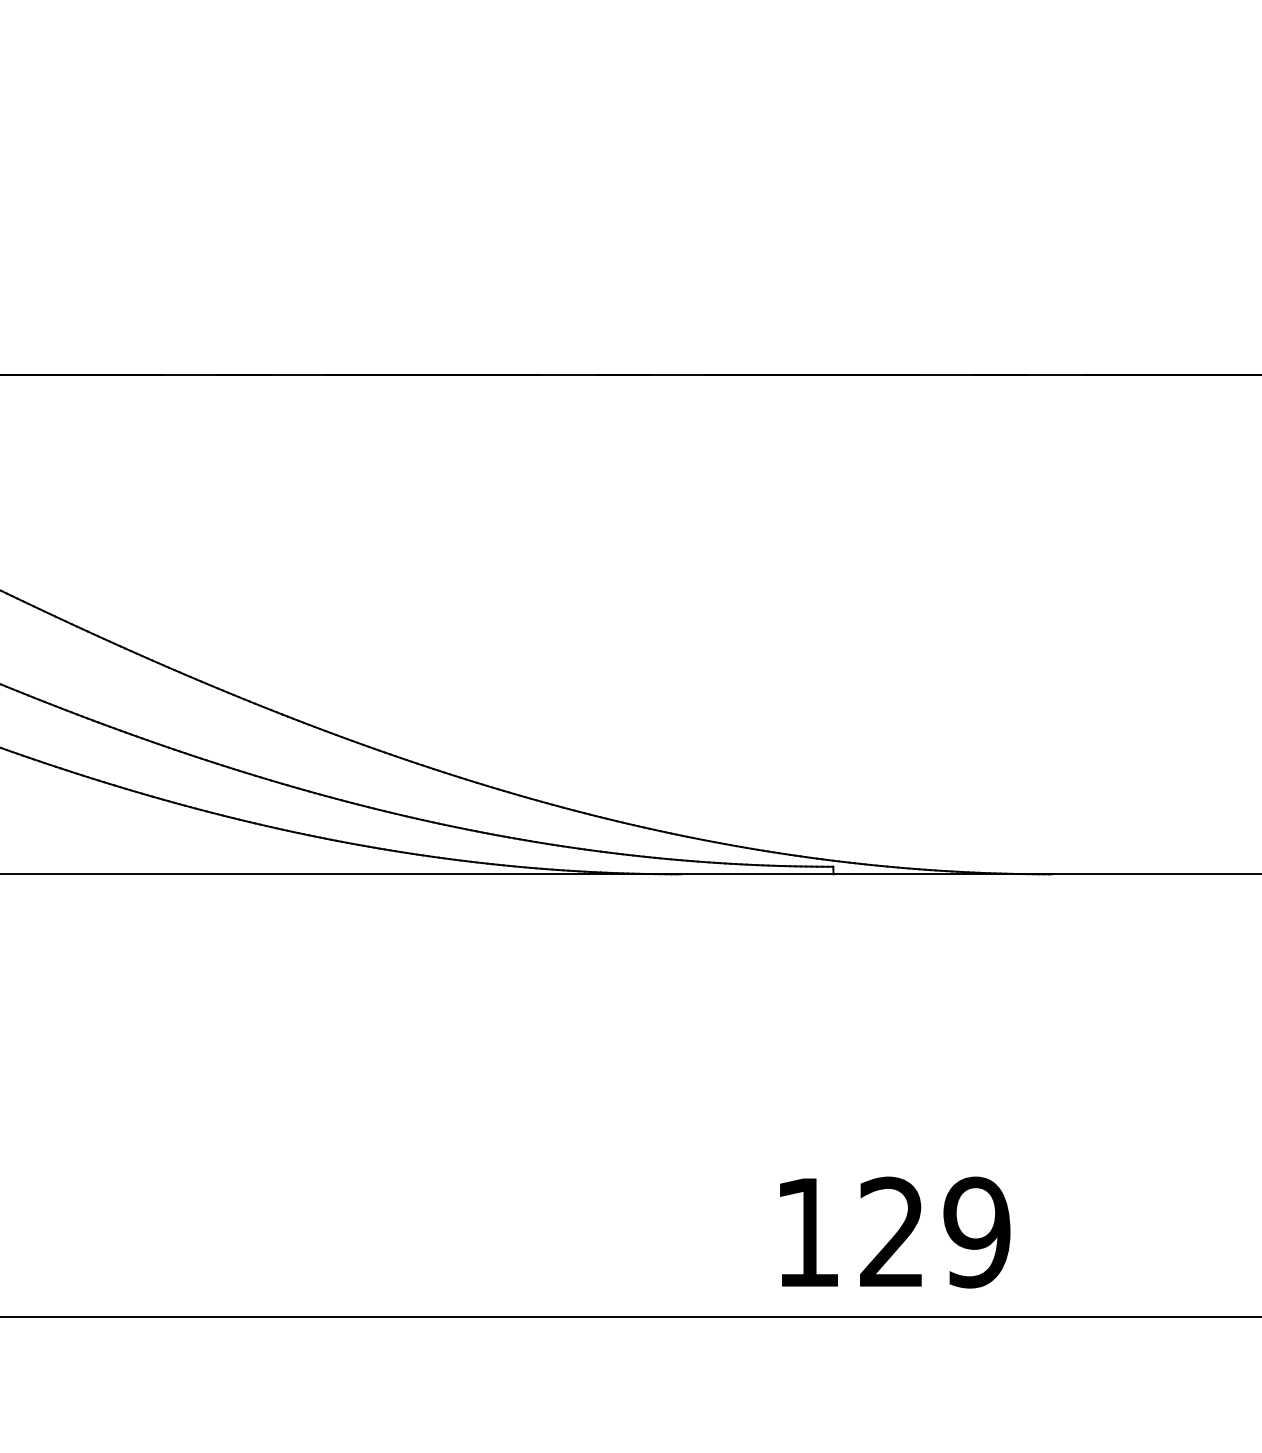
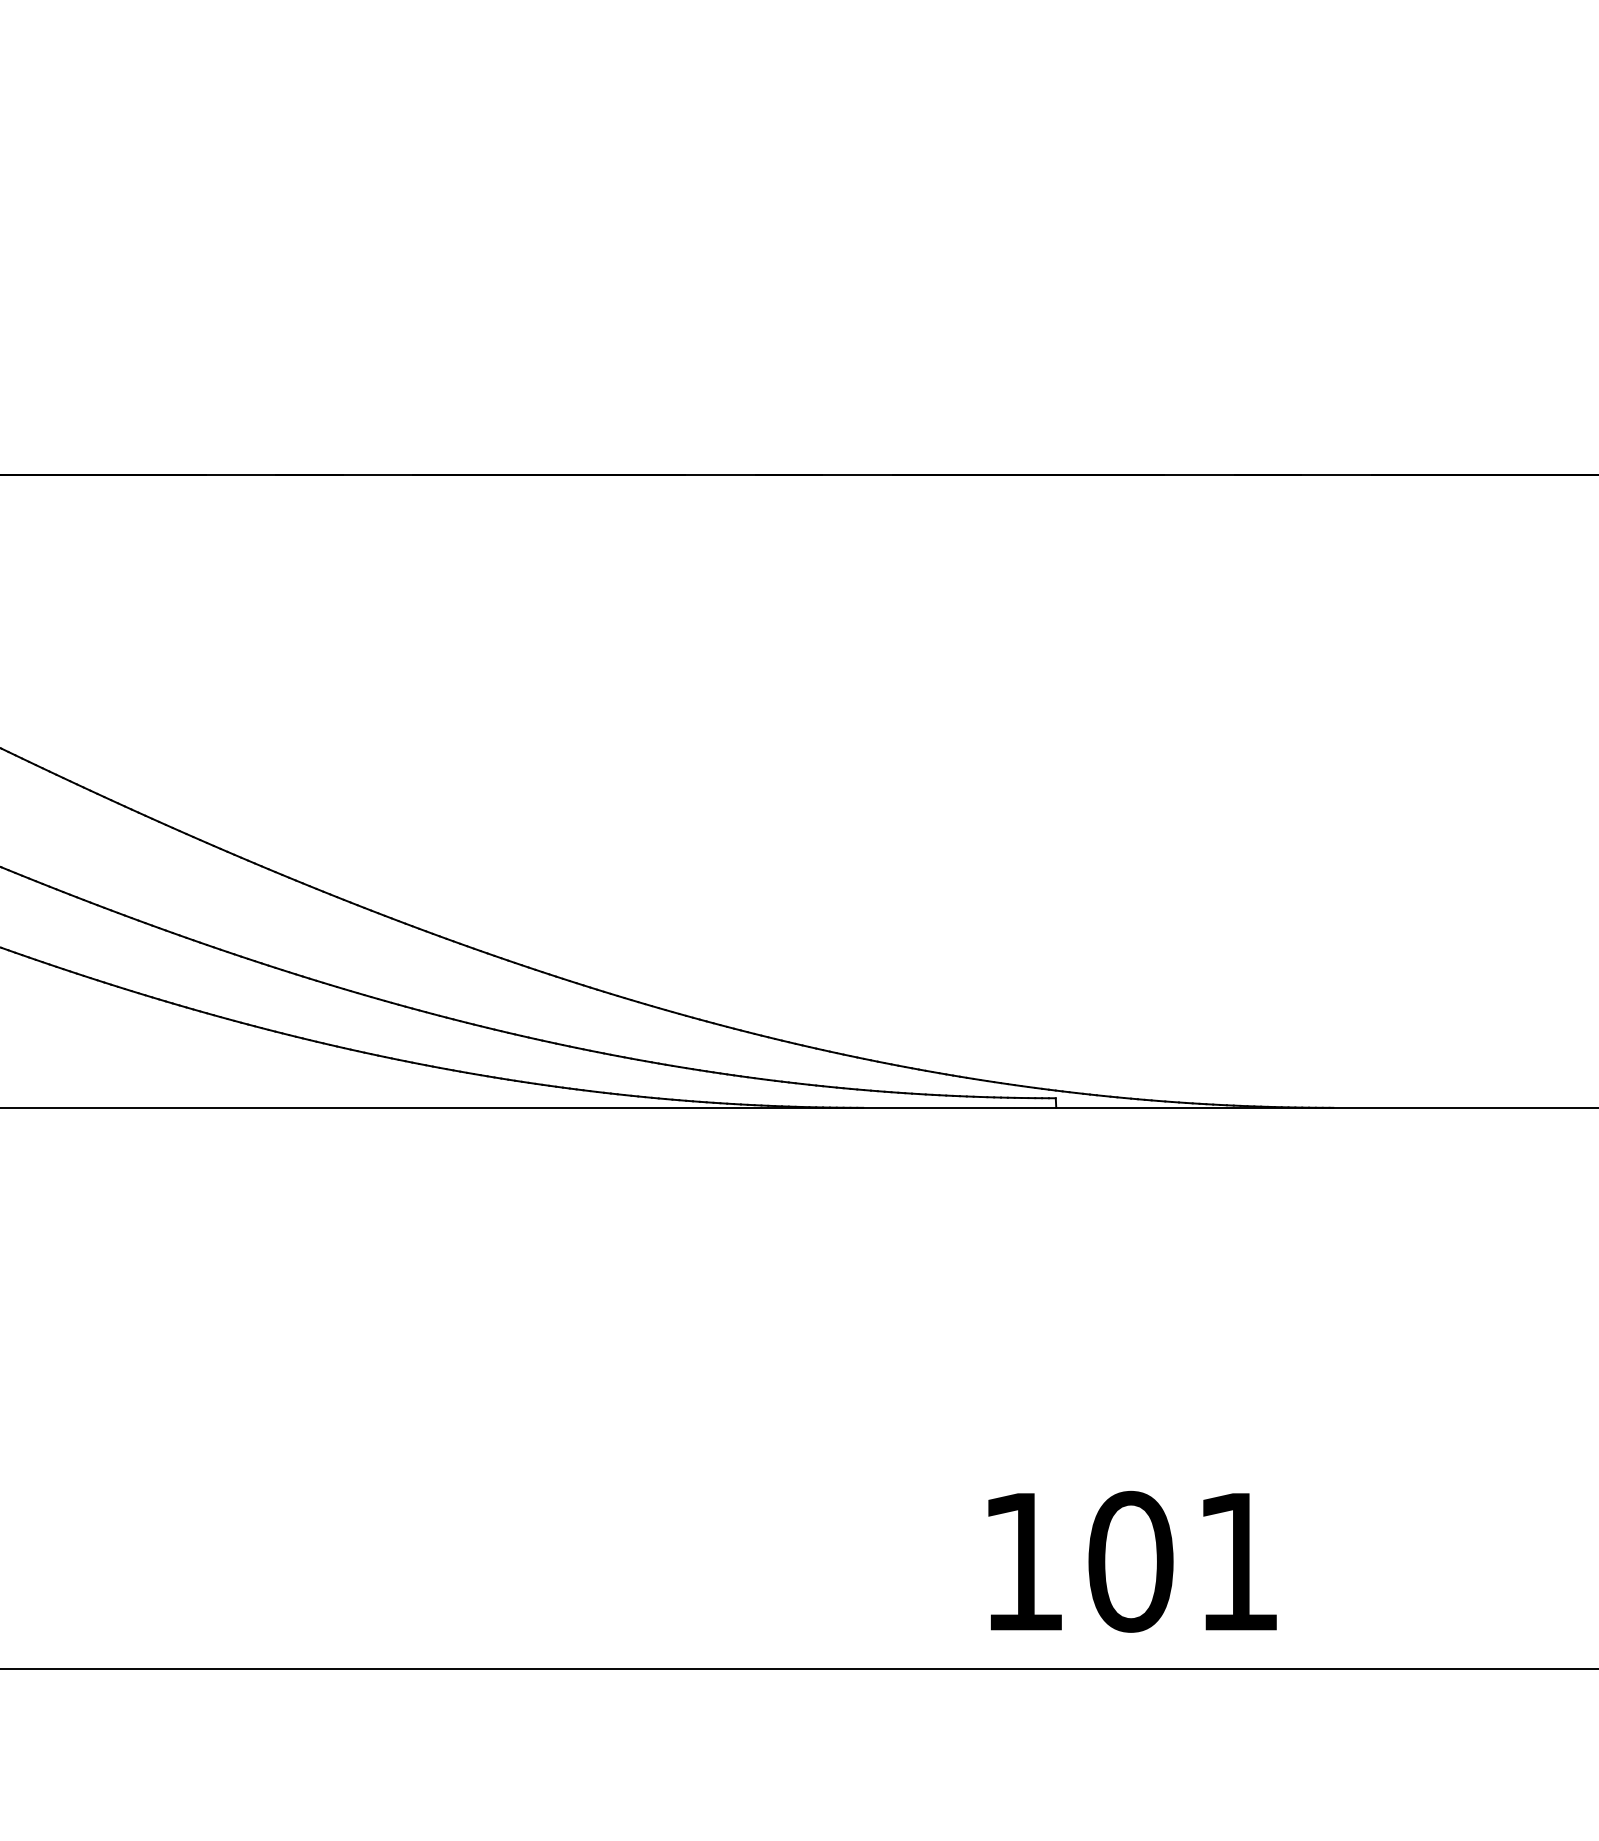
text: (934, 1232) -> (1184, 1561), 129 -> 101

